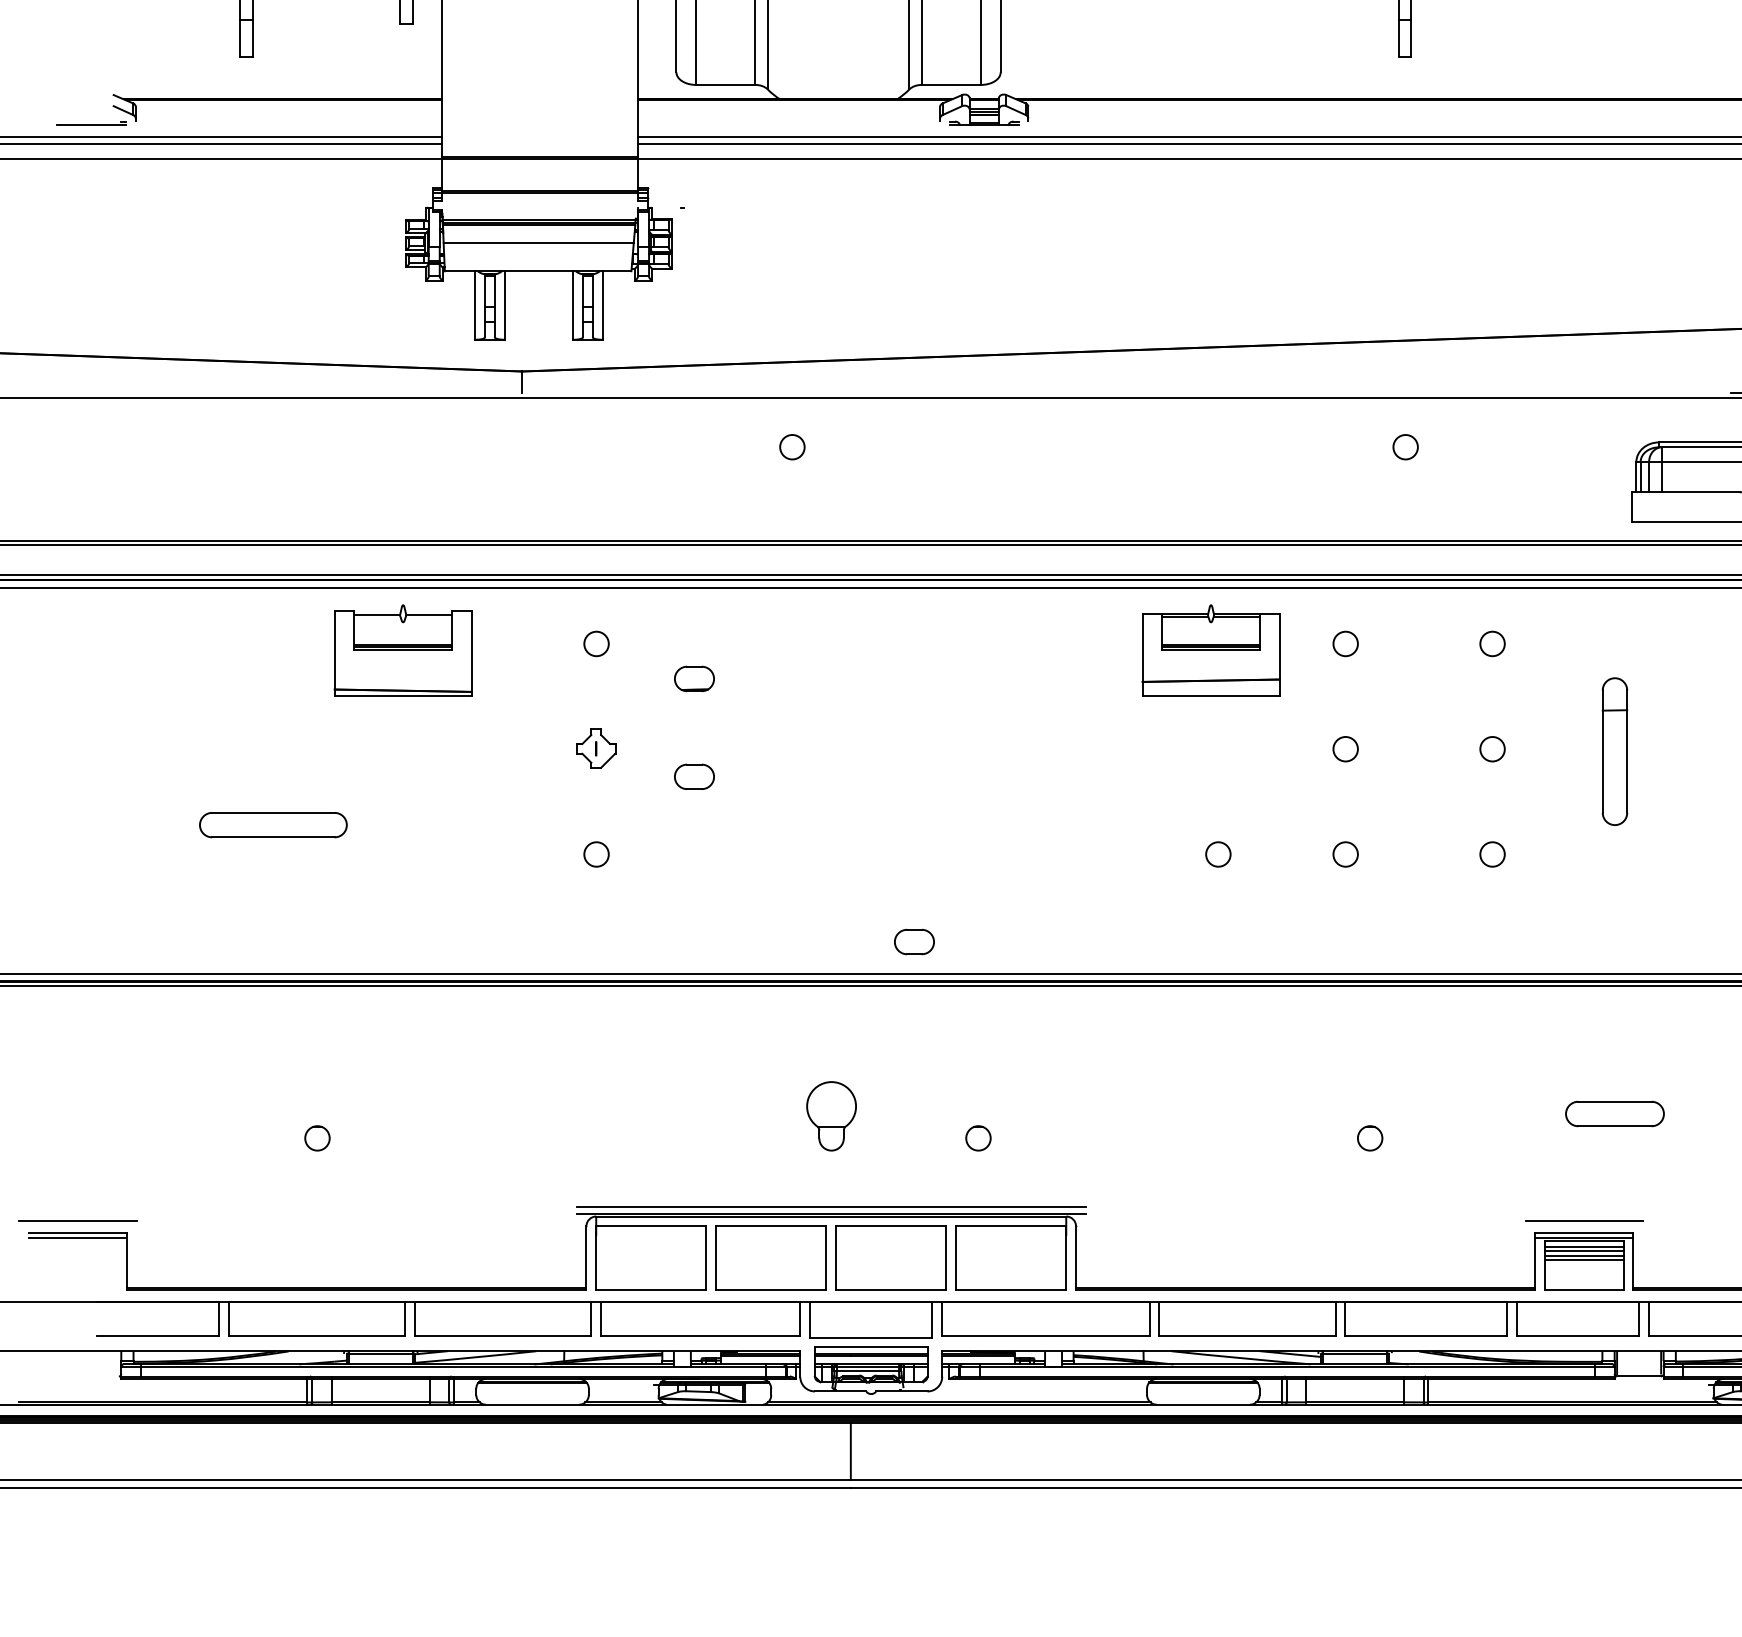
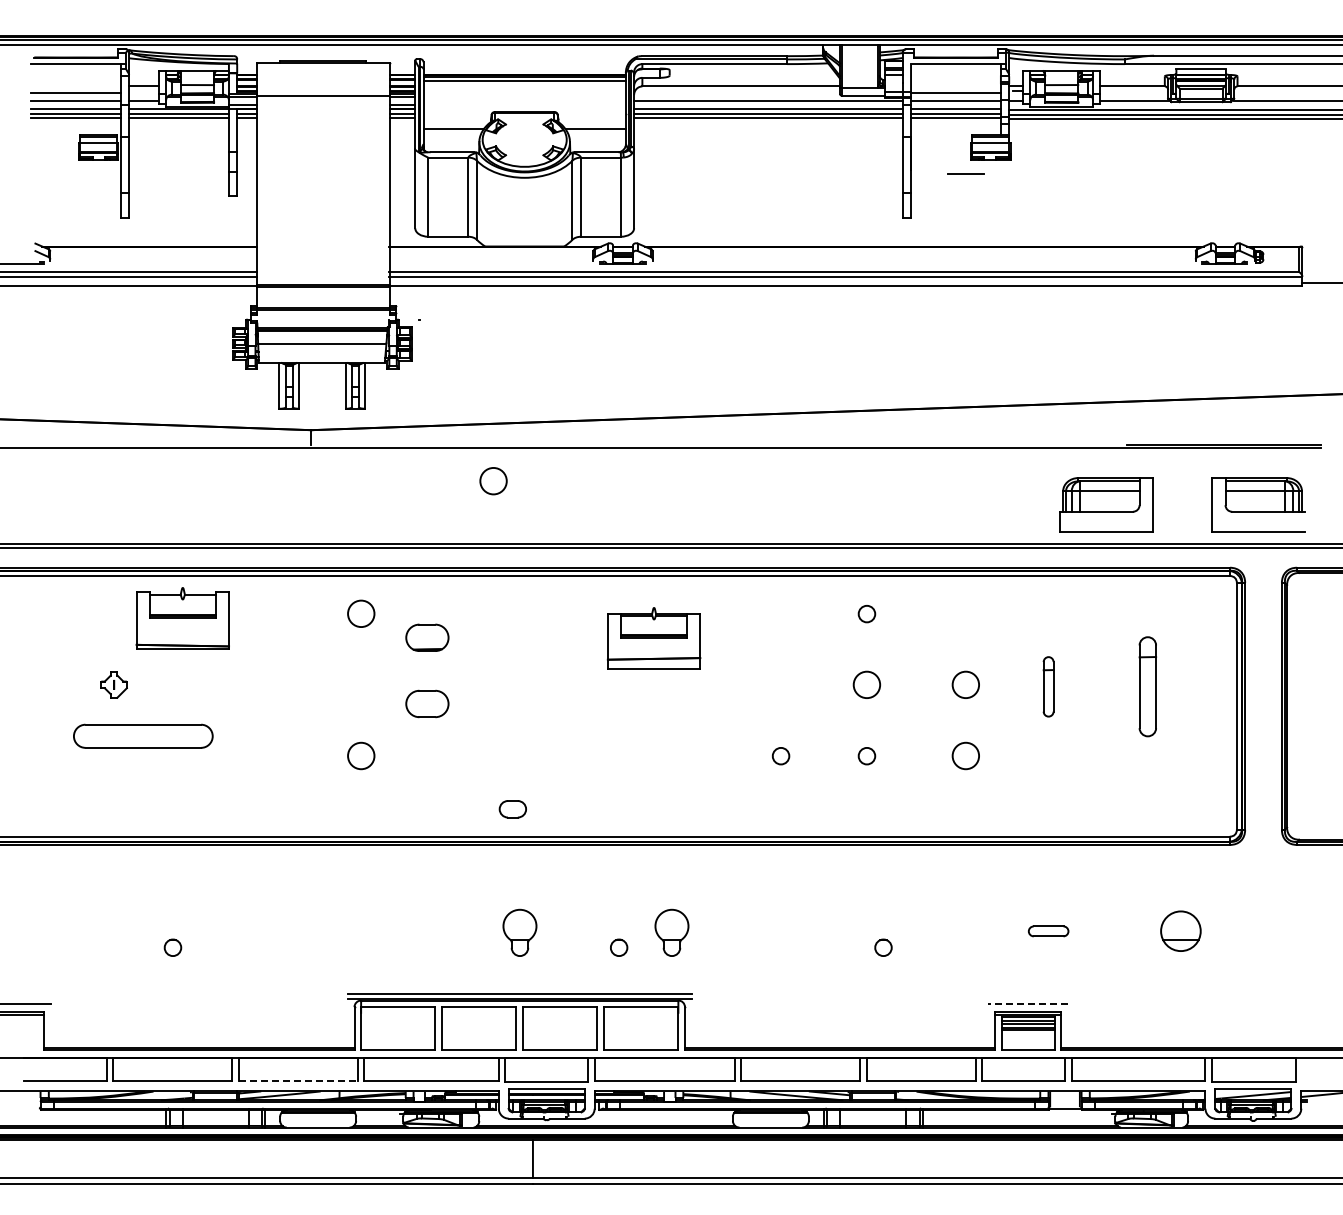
circle: (792, 447) -> (493, 481), size x1.6
circle: (1405, 447) -> (907, 481), removed
circle: (596, 644) -> (361, 614), size x1.6
circle: (1493, 644) -> (966, 614), removed
part: (402, 650) -> (182, 618), moved
part: (1210, 650) -> (653, 638), moved
part: (694, 678) -> (427, 637), size x1.6
part: (595, 748) -> (113, 684), moved
circle: (1344, 749) -> (866, 685), size x1.6
circle: (1493, 749) -> (966, 685), size x1.6
part: (1614, 751) -> (1048, 686), size x0.6
part: (694, 776) -> (427, 703), size x1.6
part: (272, 825) -> (142, 736), size x1.4
circle: (596, 854) -> (361, 756), size x1.6
circle: (1493, 854) -> (966, 756), size x1.6
part: (913, 942) -> (512, 809), moved
part: (1614, 1114) -> (1048, 931), size x0.6
part: (1056, 1115) -> (671, 932), added
line: (1585, 1220) -> (1028, 1003), solid -> dashed
line: (503, 1336) -> (298, 1081), solid -> dashed

